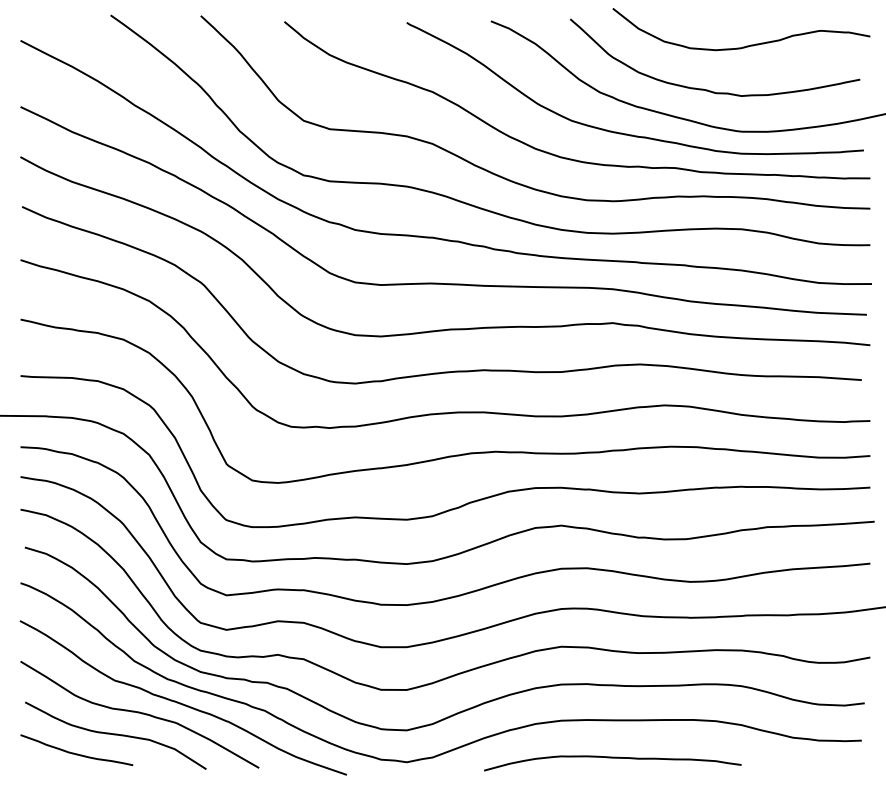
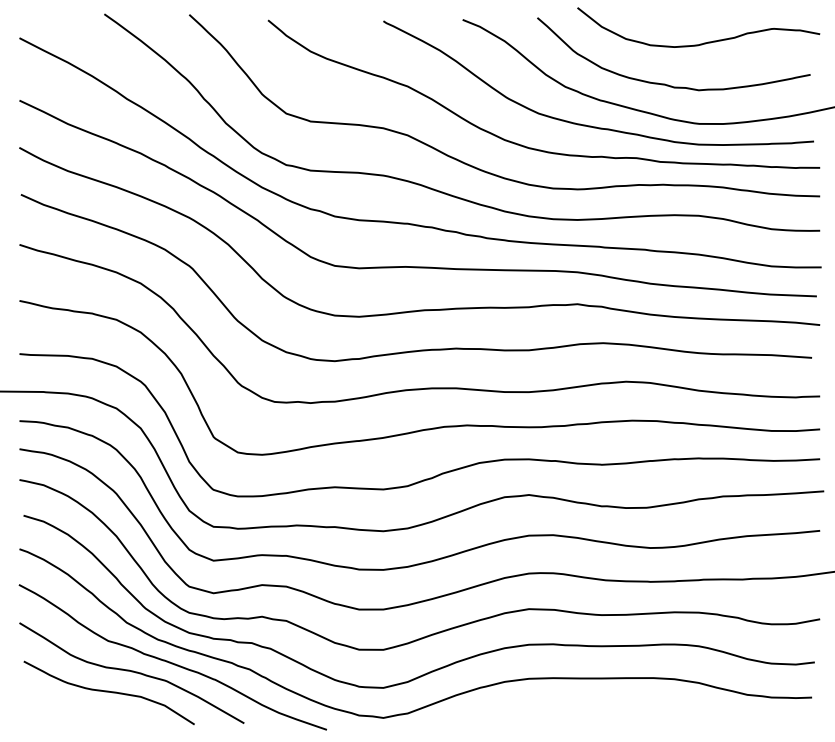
curve: (76, 753) -> (72, 709), removed
curve: (612, 758) -> (577, 714), removed

